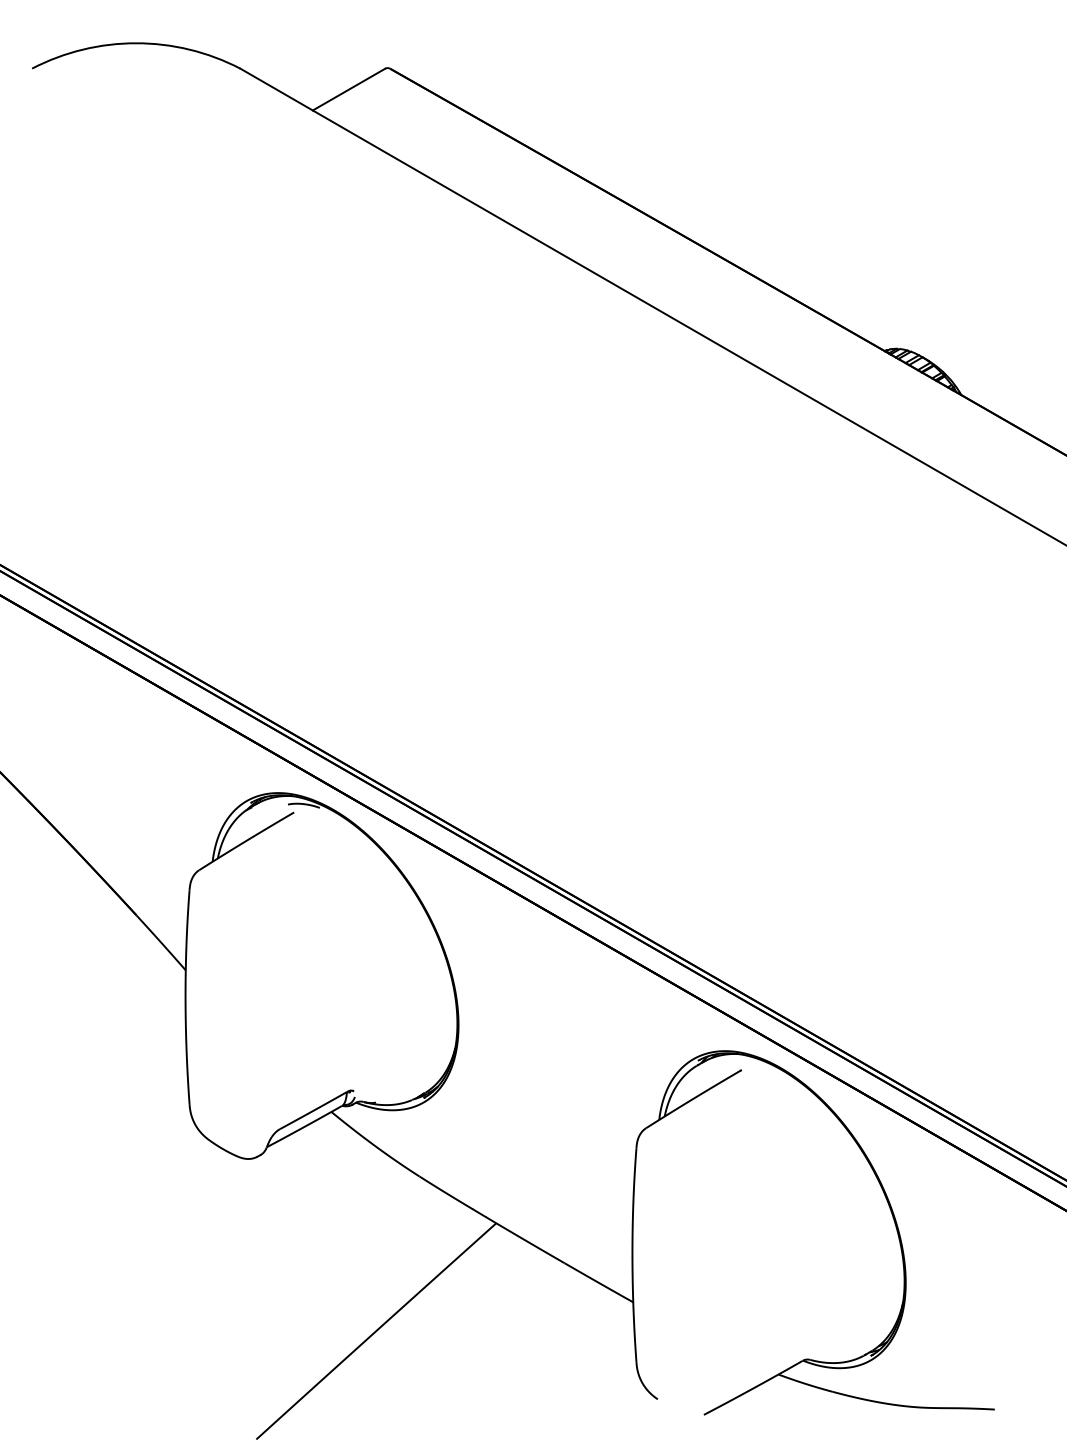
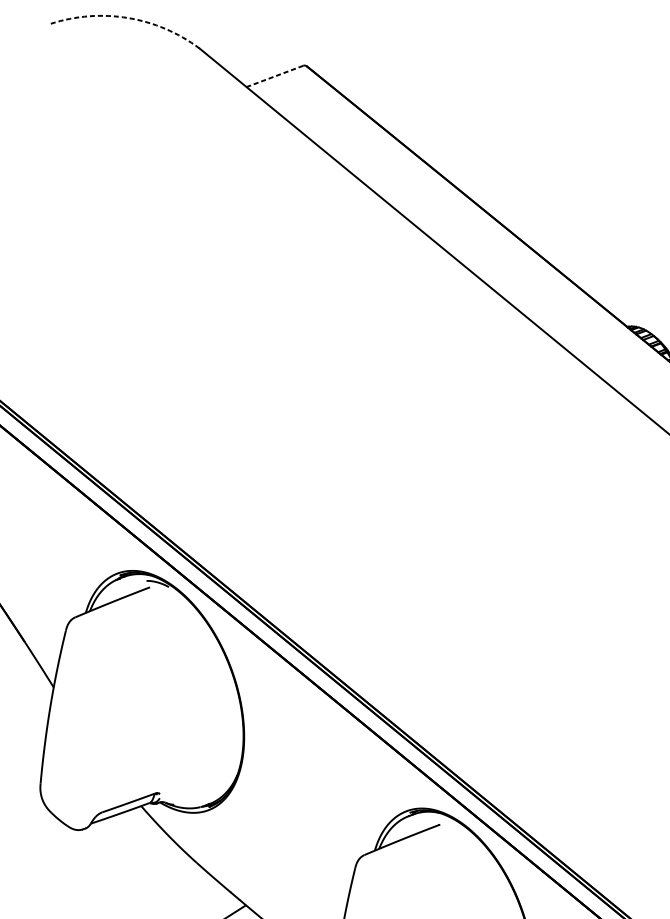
arc: (136, 43) -> (128, 18), solid -> dashed
line: (348, 89) -> (274, 76), solid -> dashed

